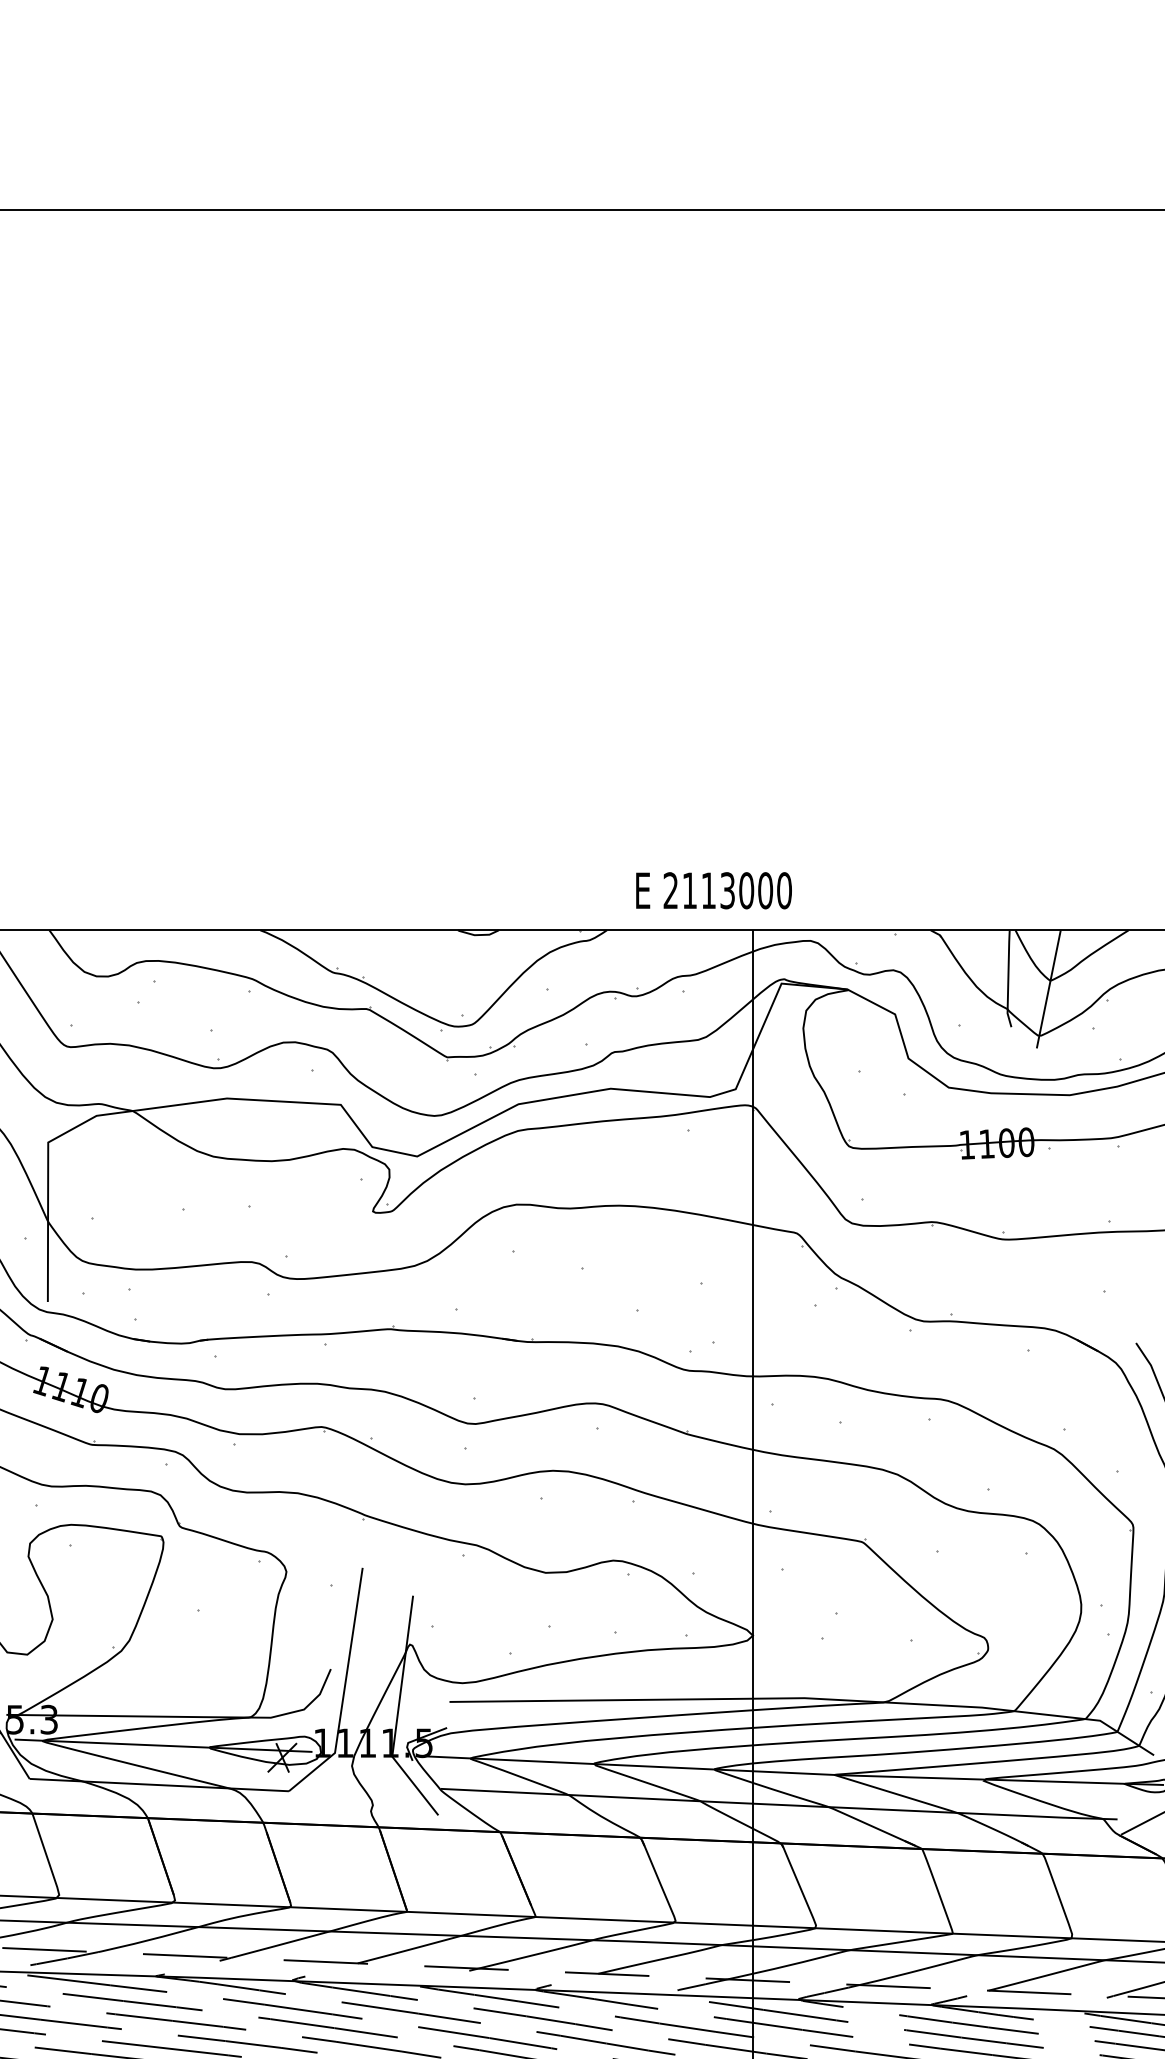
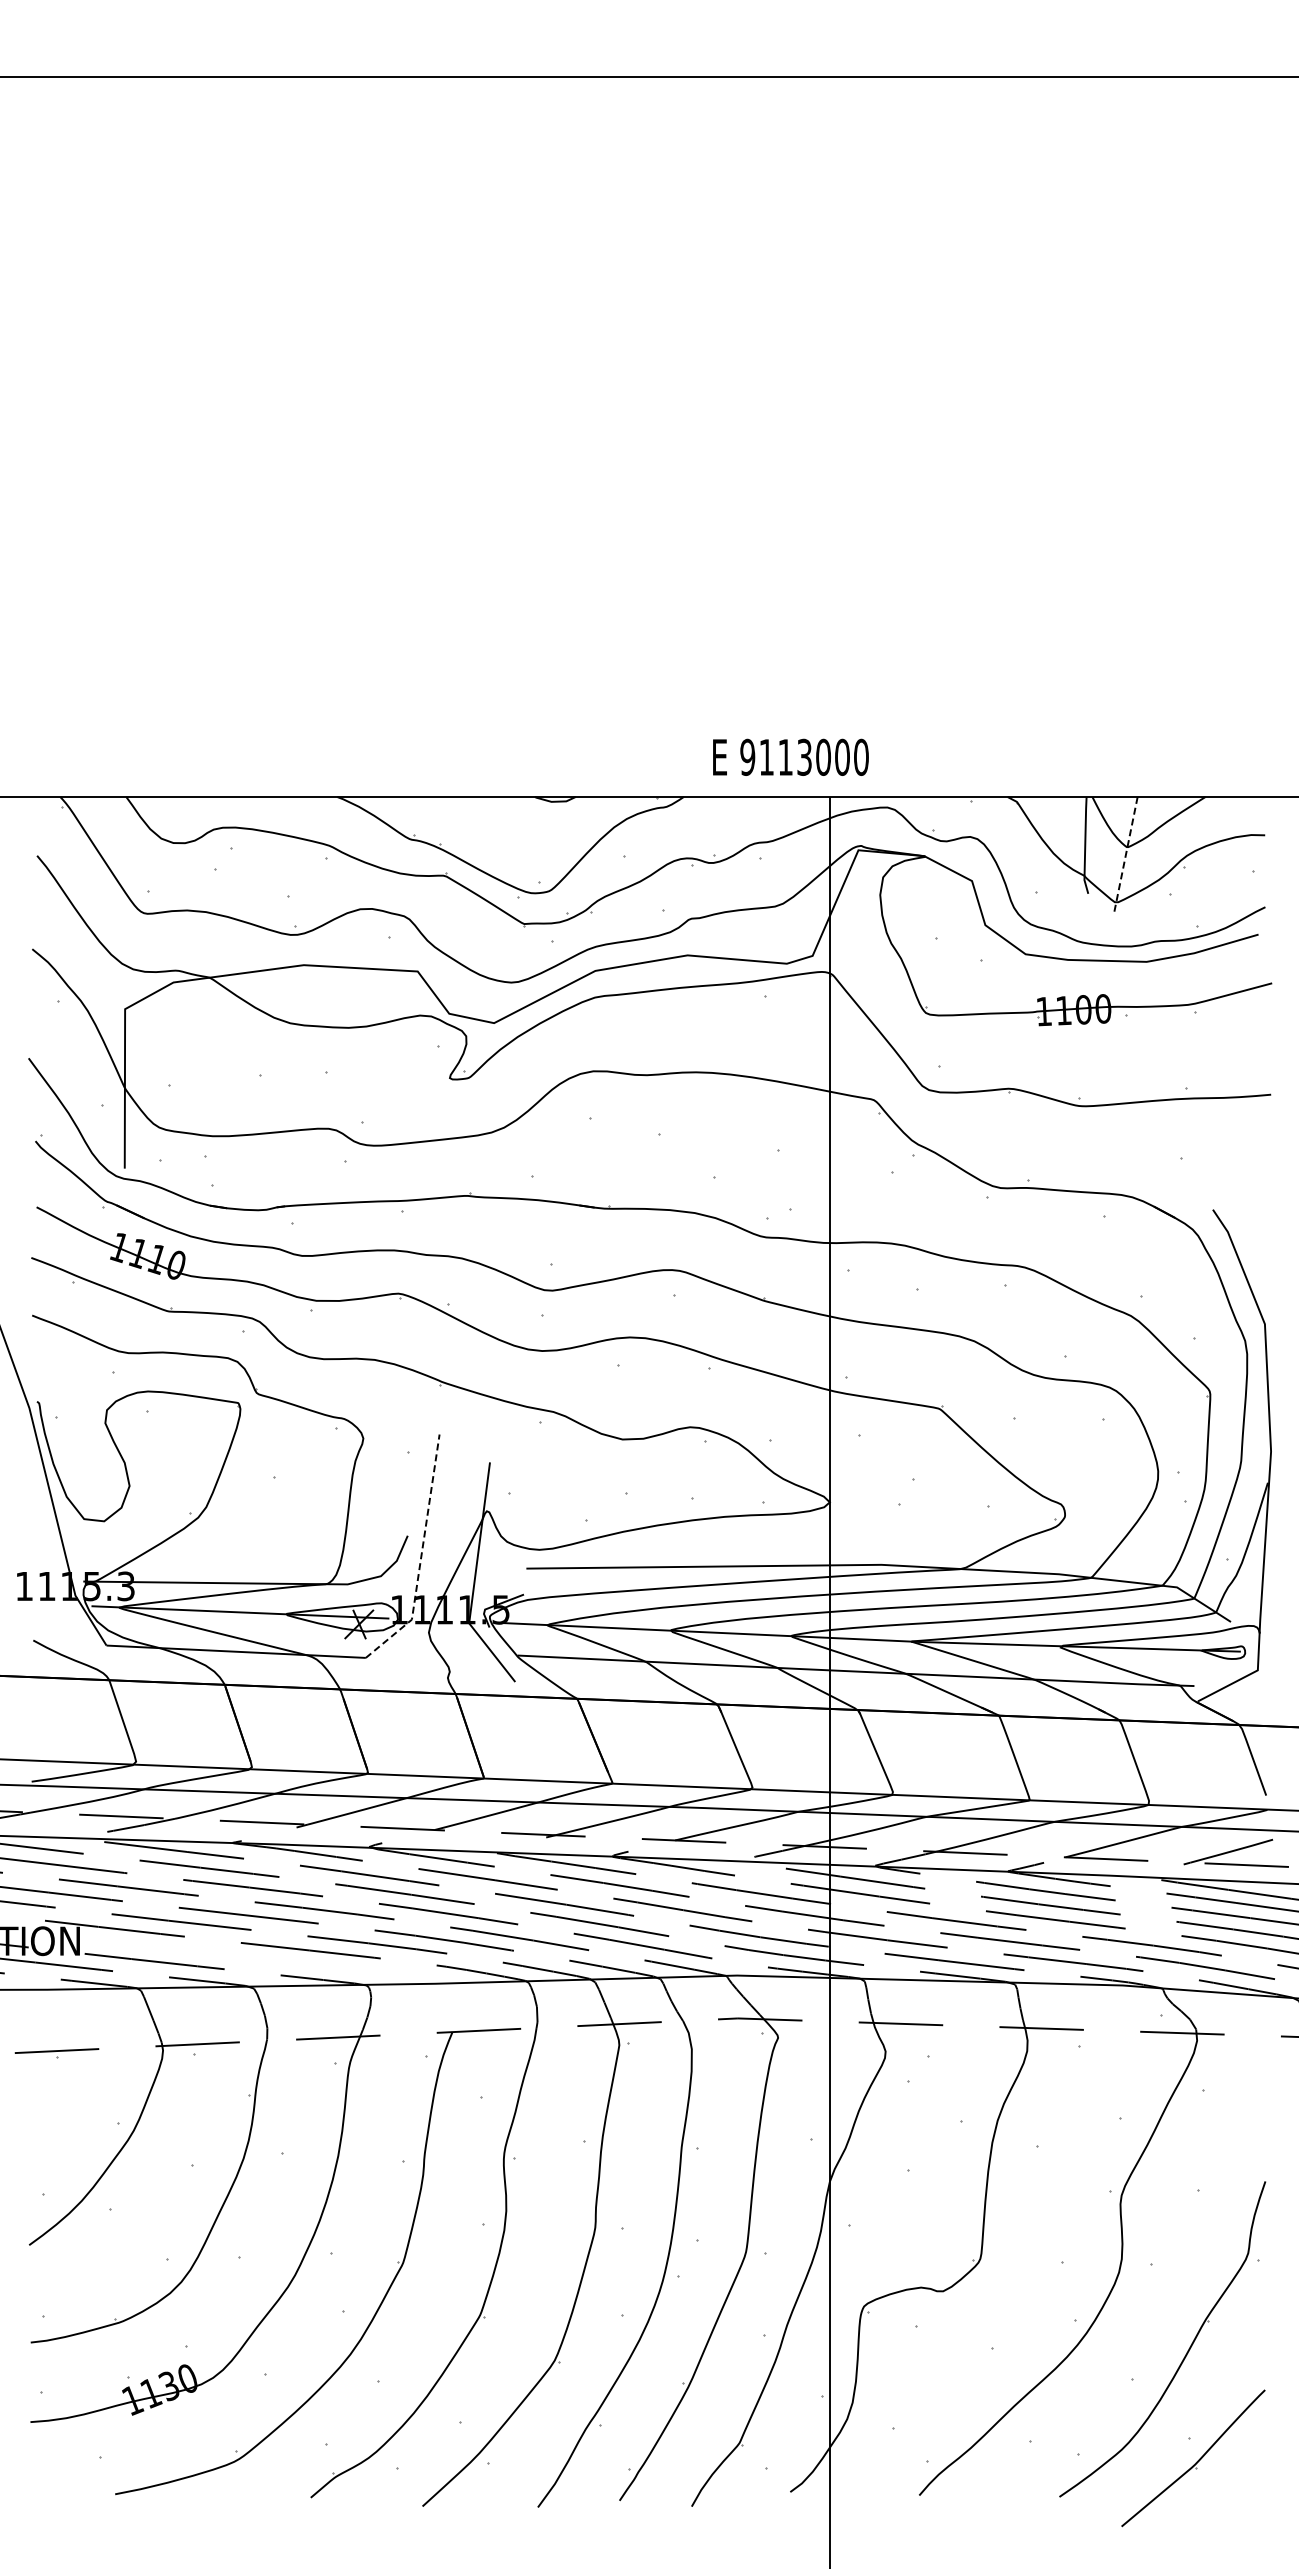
text: (670, 890) -> (747, 757), 2113000 -> 9113000
line: (1048, 989) -> (1125, 856), solid -> dashed
line: (344, 1689) -> (421, 1556), solid -> dashed

